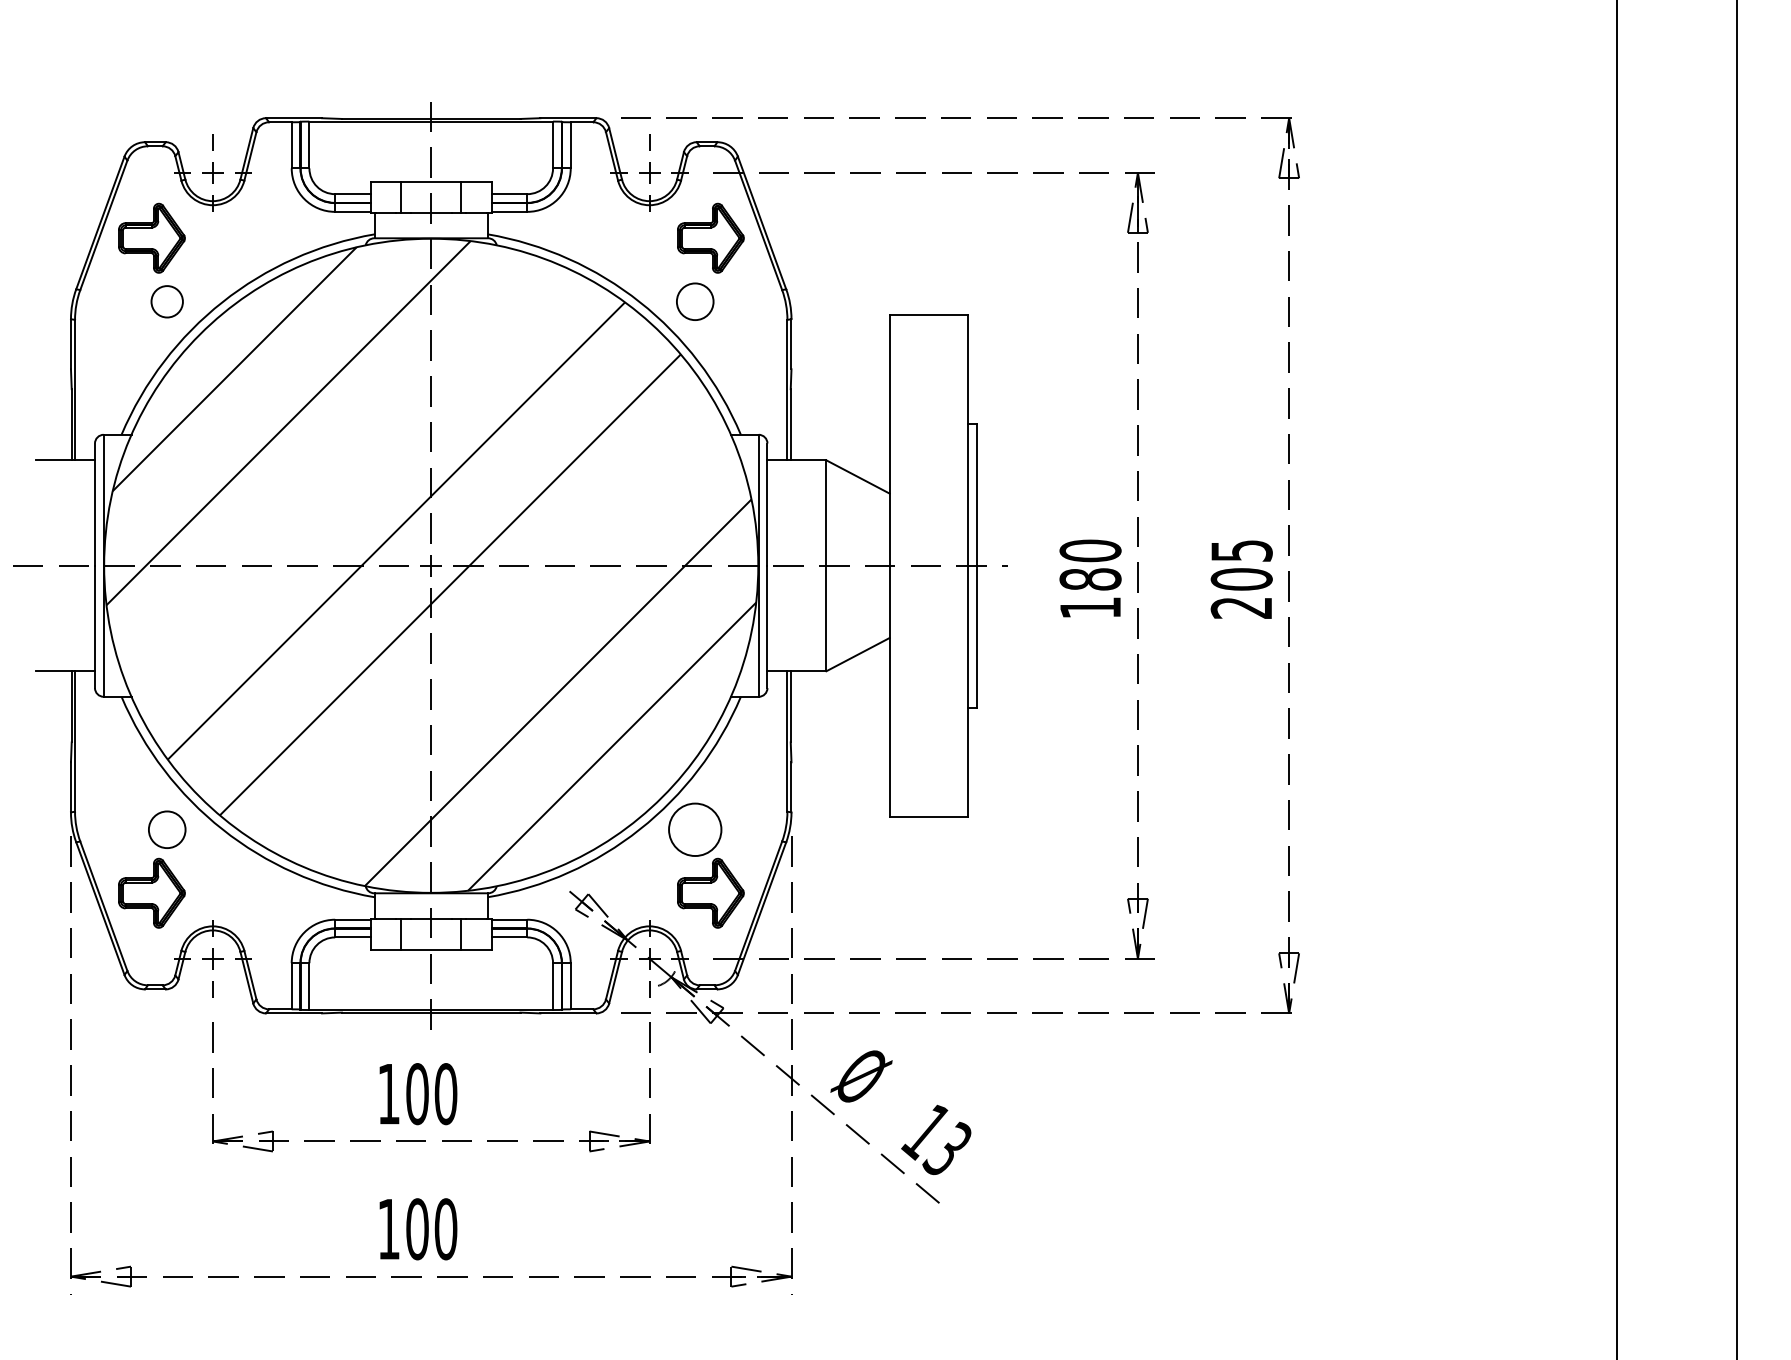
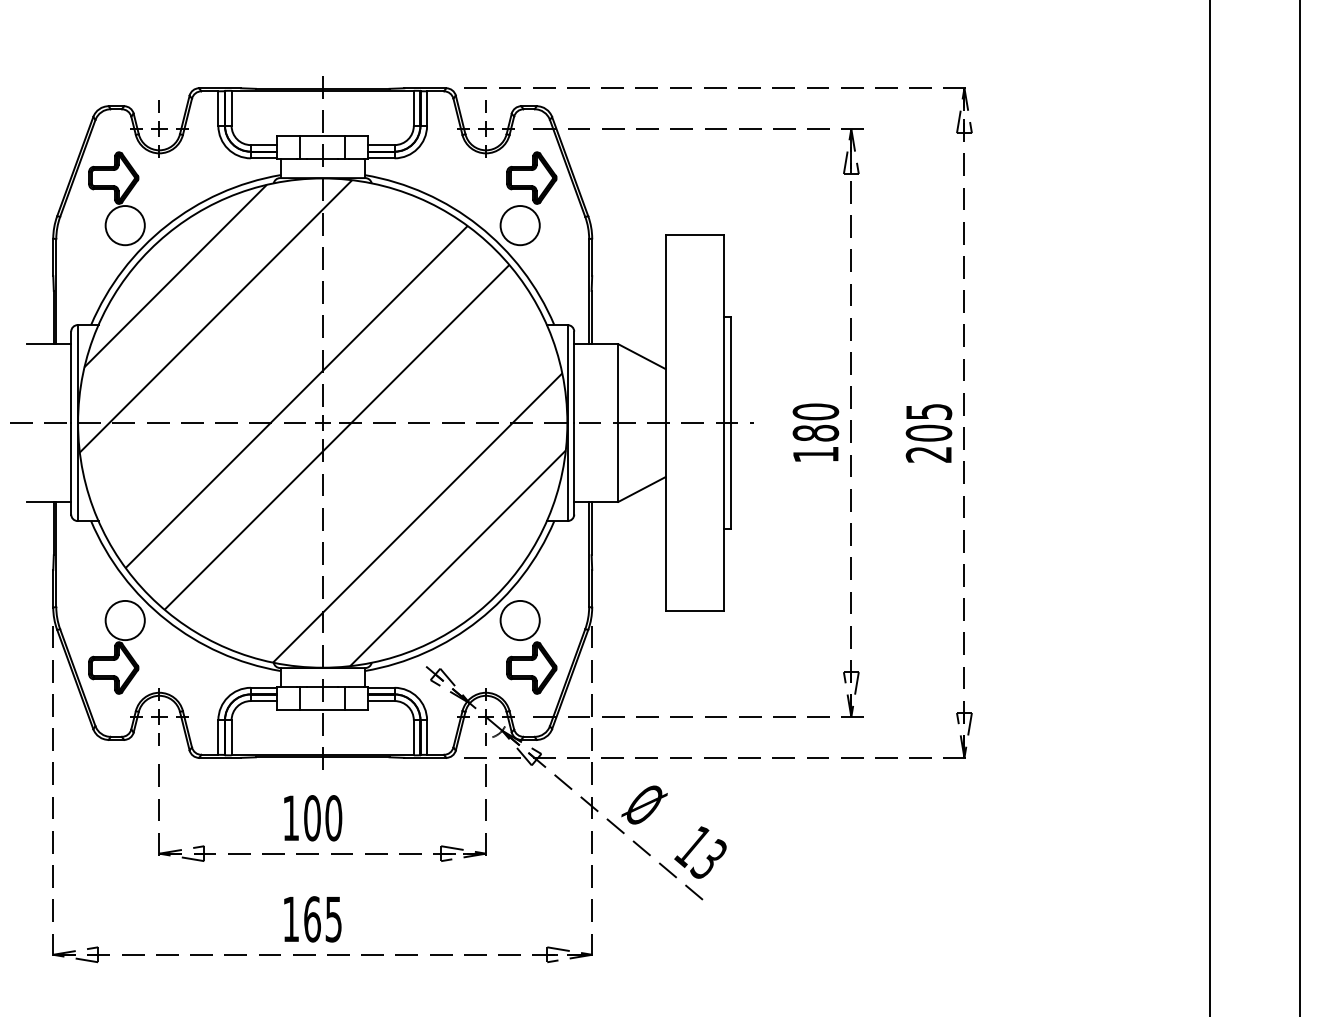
circle: (166, 301) -> (124, 225), size x1.67
circle: (694, 301) -> (519, 225), size x1.43
circle: (166, 829) -> (124, 620), size x1.43
text: (432, 1229) -> (323, 919), 100 -> 165

